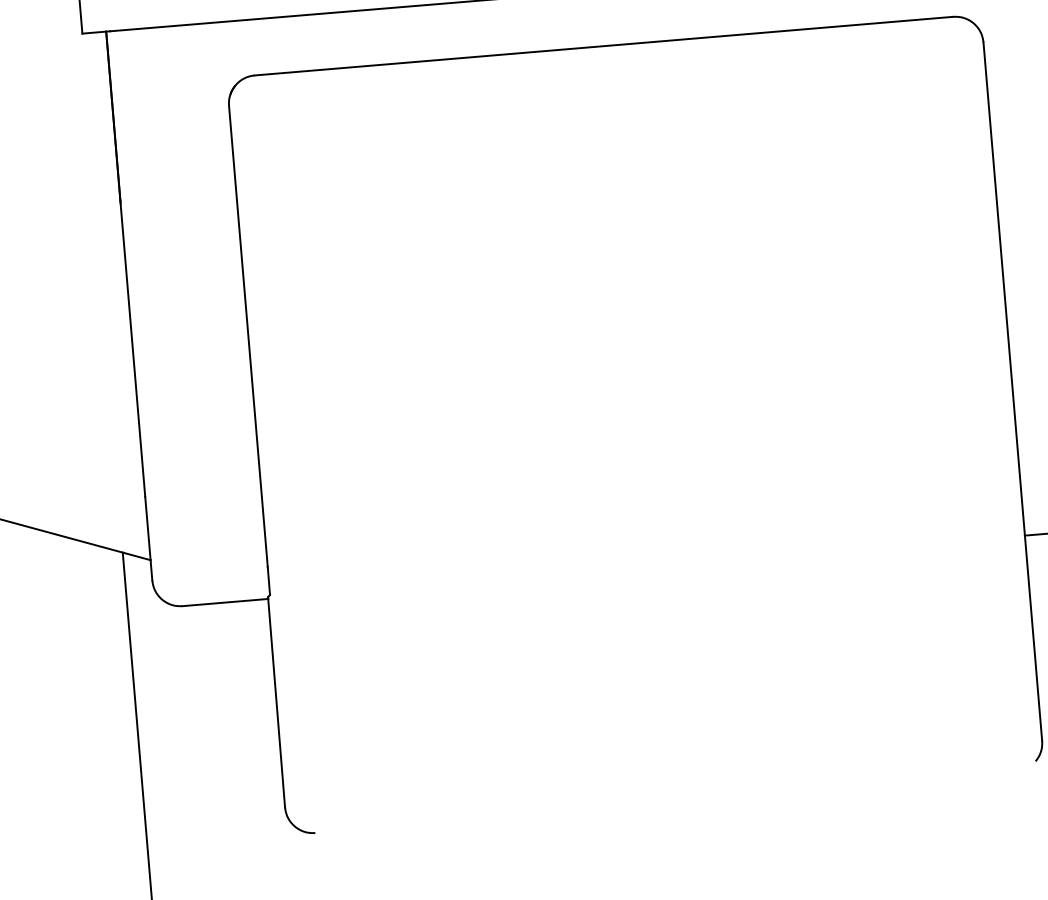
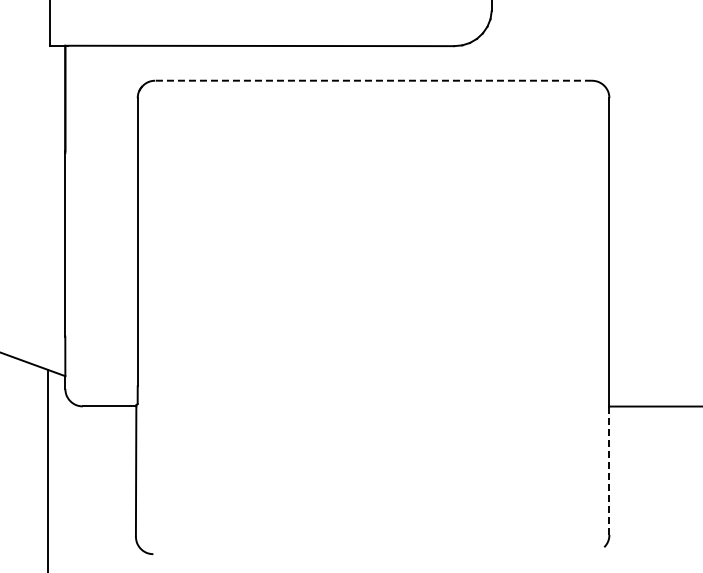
line: (603, 45) -> (373, 80), solid -> dashed
line: (1033, 637) -> (609, 470), solid -> dashed

